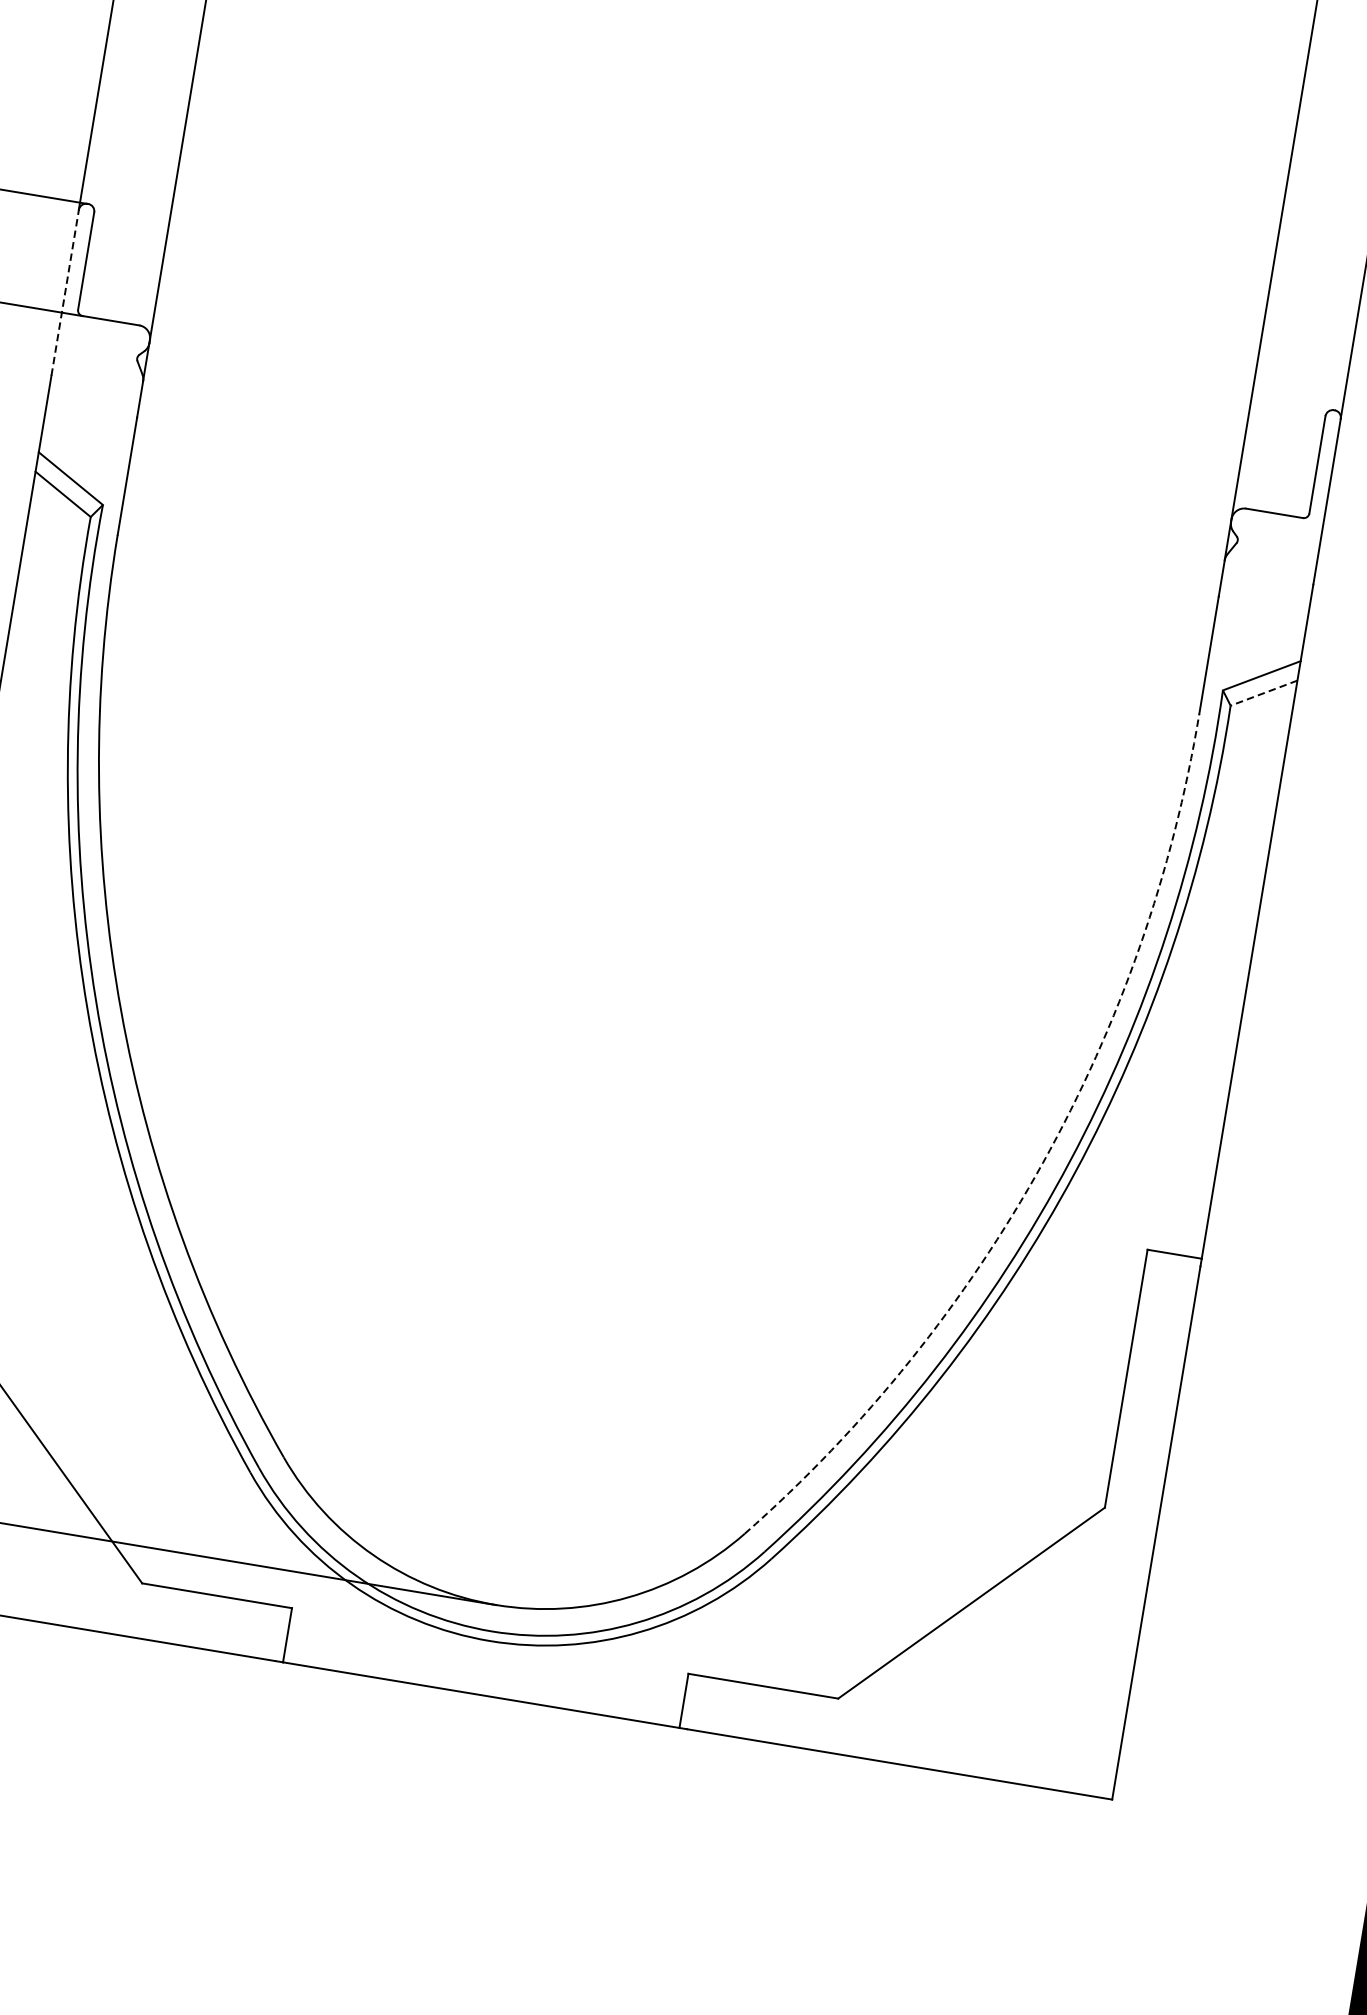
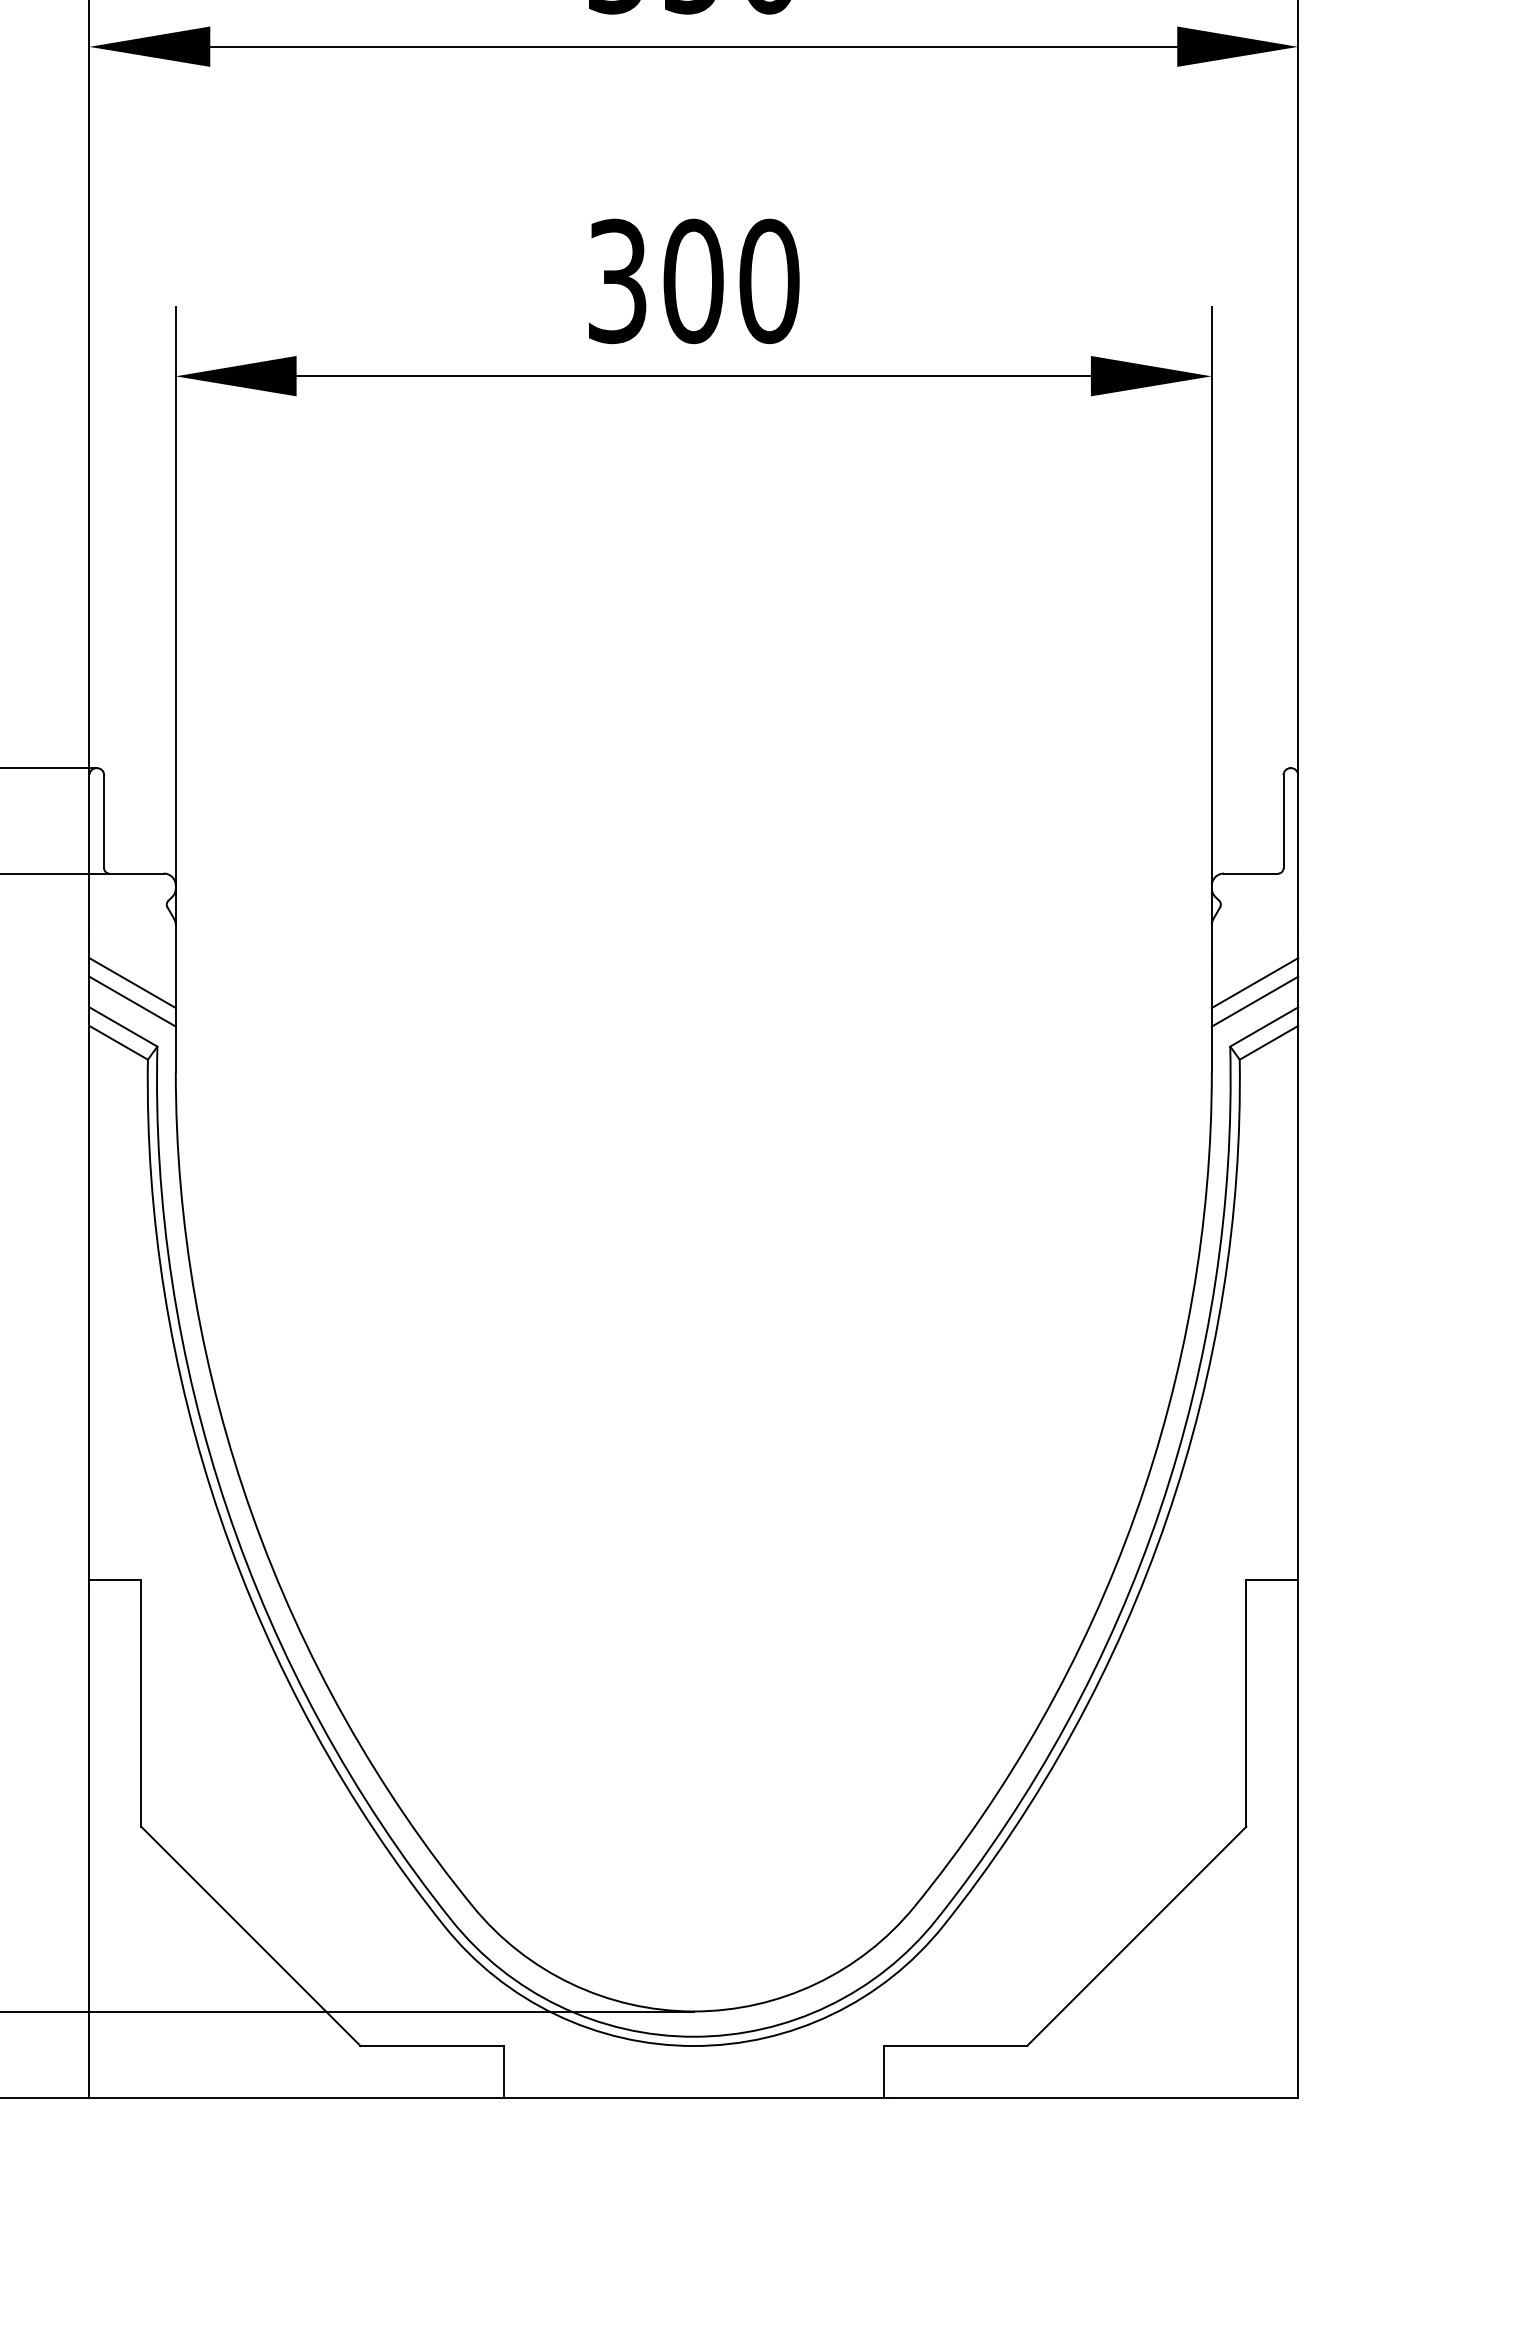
line: (65, 292) -> (89, 854), dashed -> solid
line: (87, 434) -> (132, 983), added
line: (84, 453) -> (132, 1001), added
line: (1259, 628) -> (1254, 983), added
line: (1256, 647) -> (1254, 1001), added
line: (1263, 692) -> (1268, 1042), dashed -> solid
arc: (1043, 1163) -> (1135, 1515), dashed -> solid

